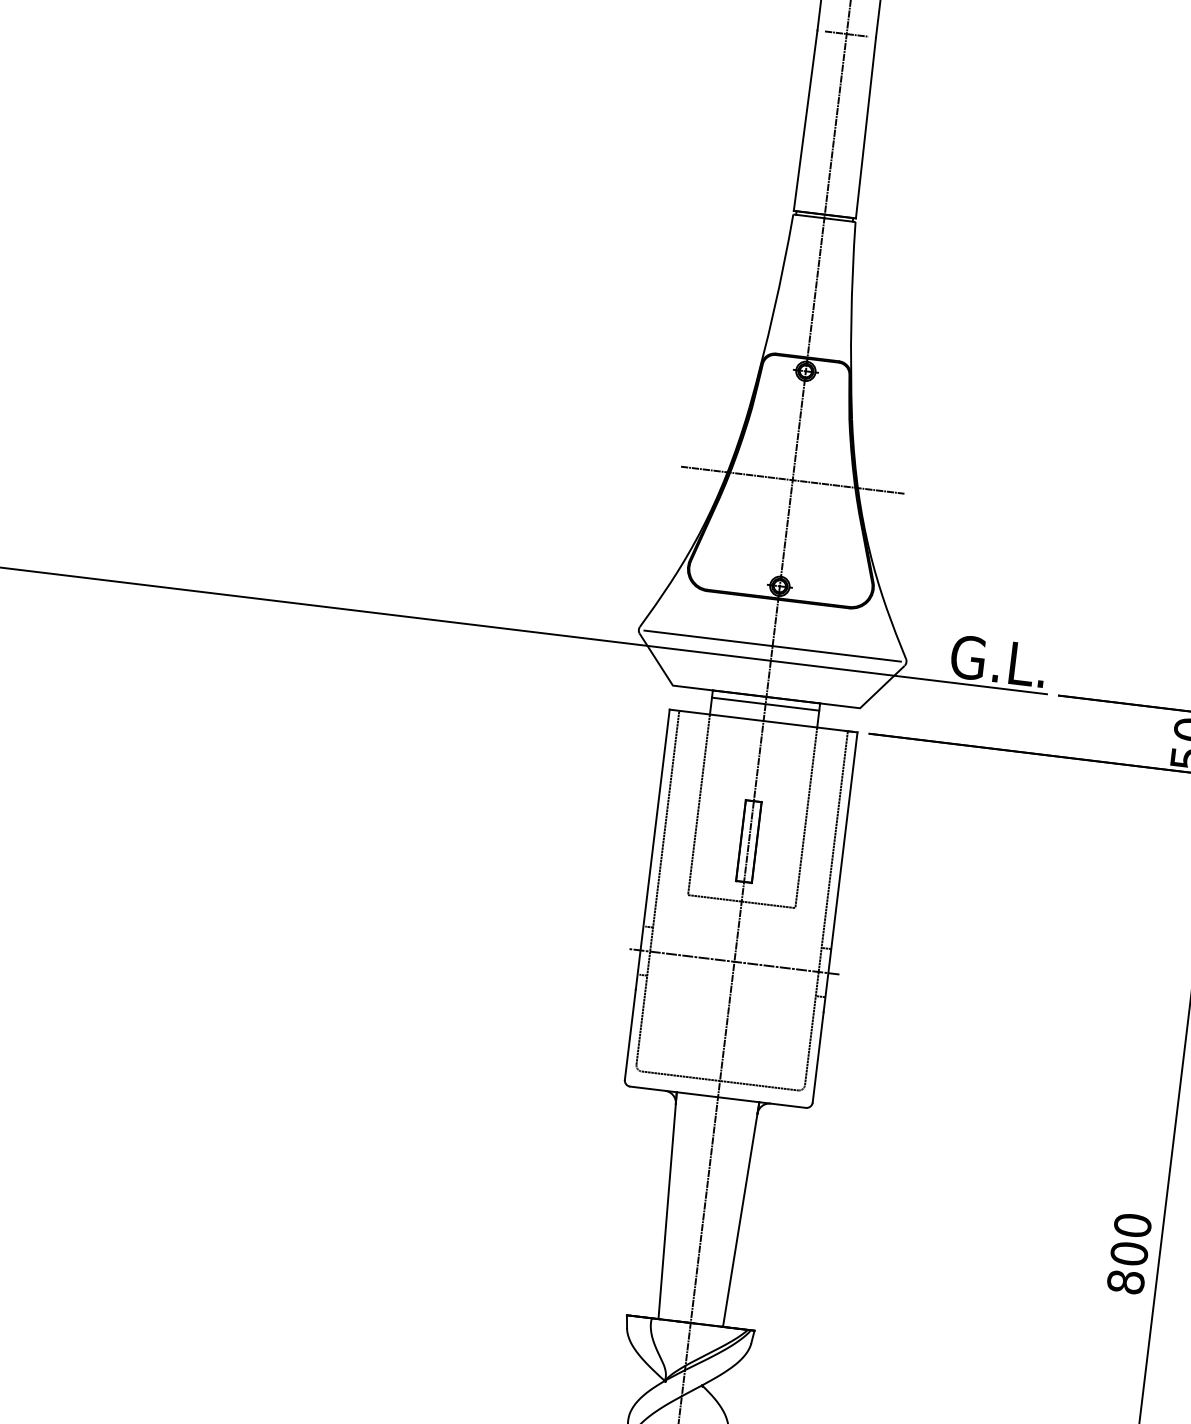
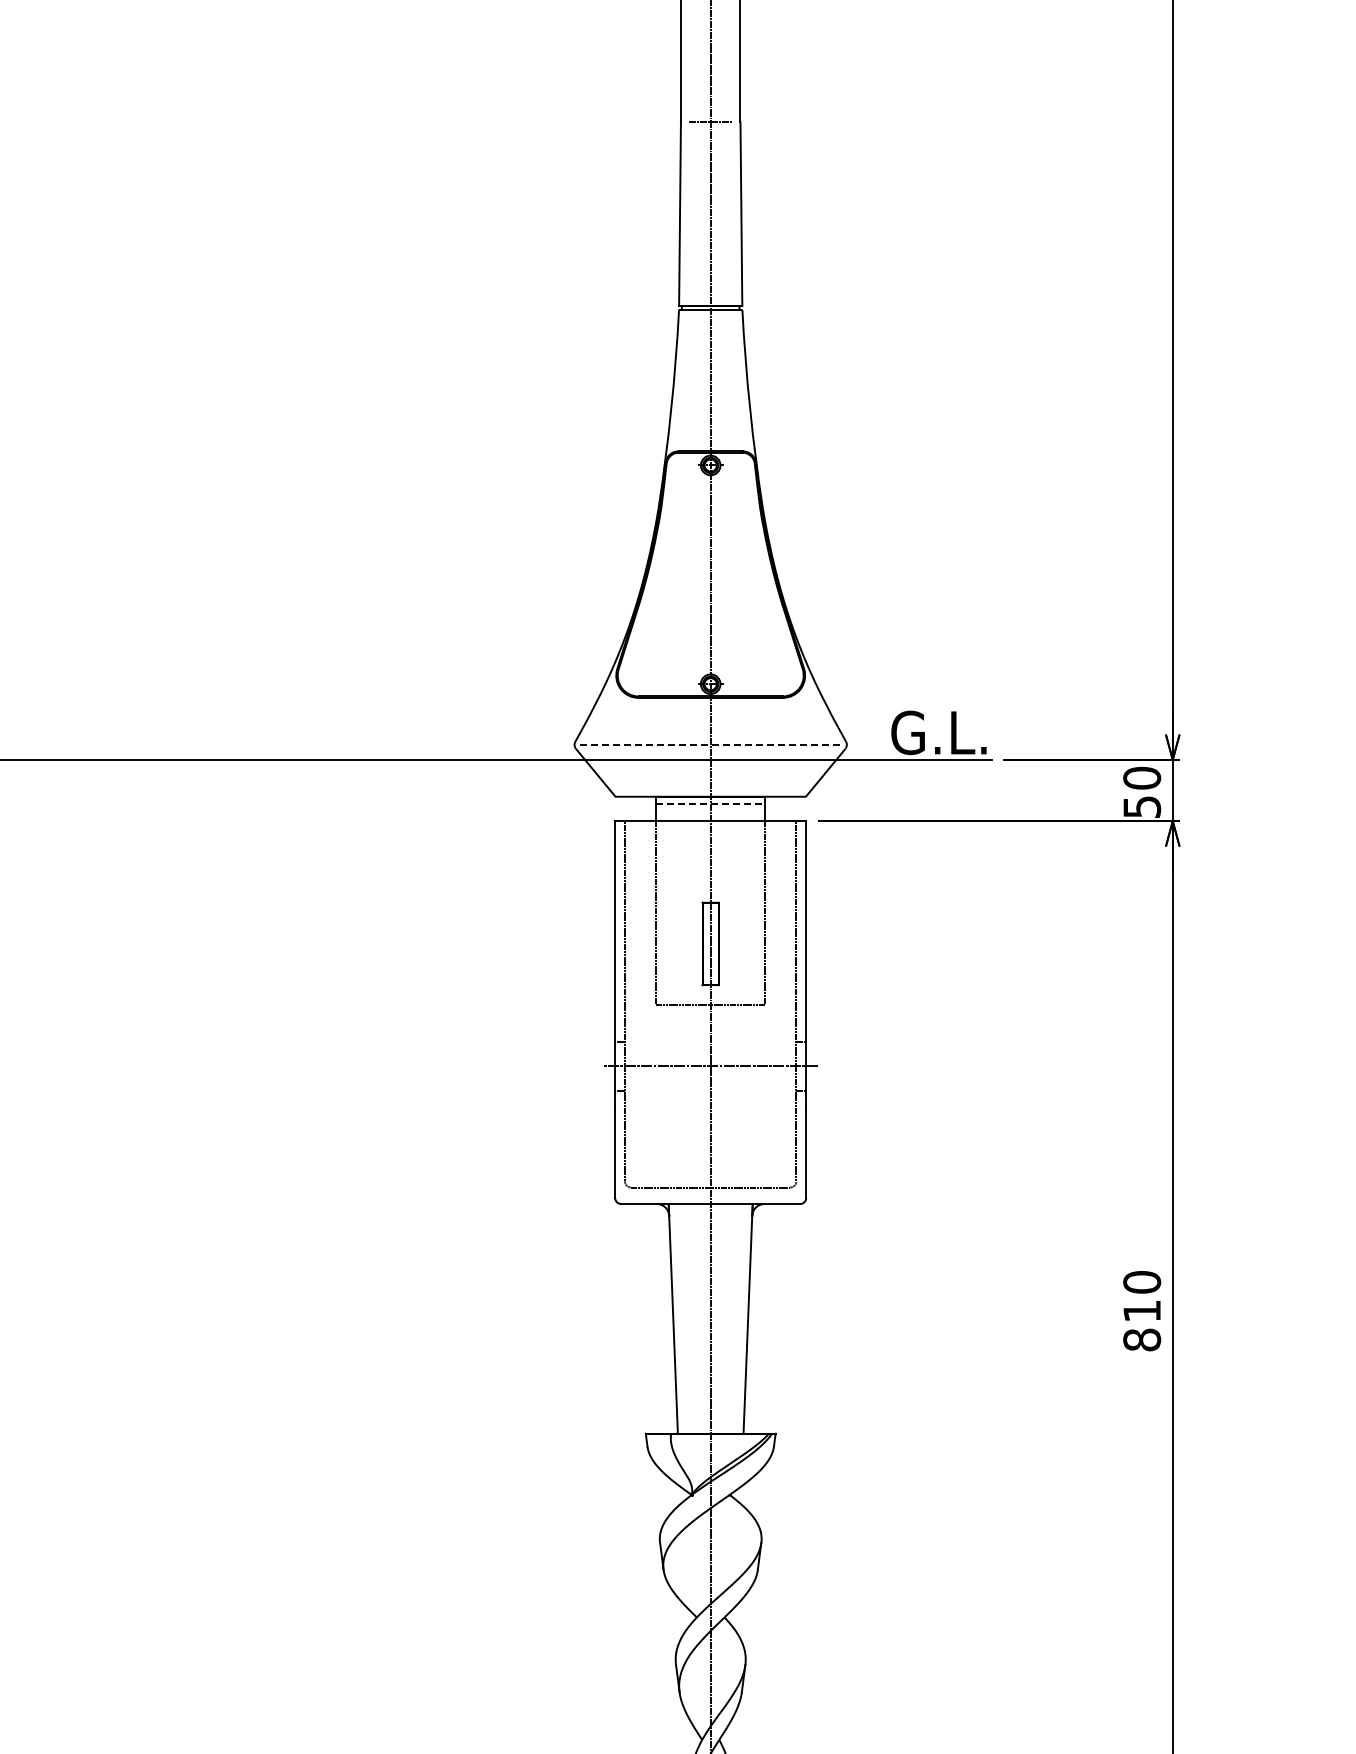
line: (792, 480) -> (710, 576), removed
line: (773, 646) -> (711, 745), solid -> dashed
line: (765, 704) -> (710, 804), solid -> dashed
text: (1129, 1253) -> (1142, 1310), 800 -> 810

